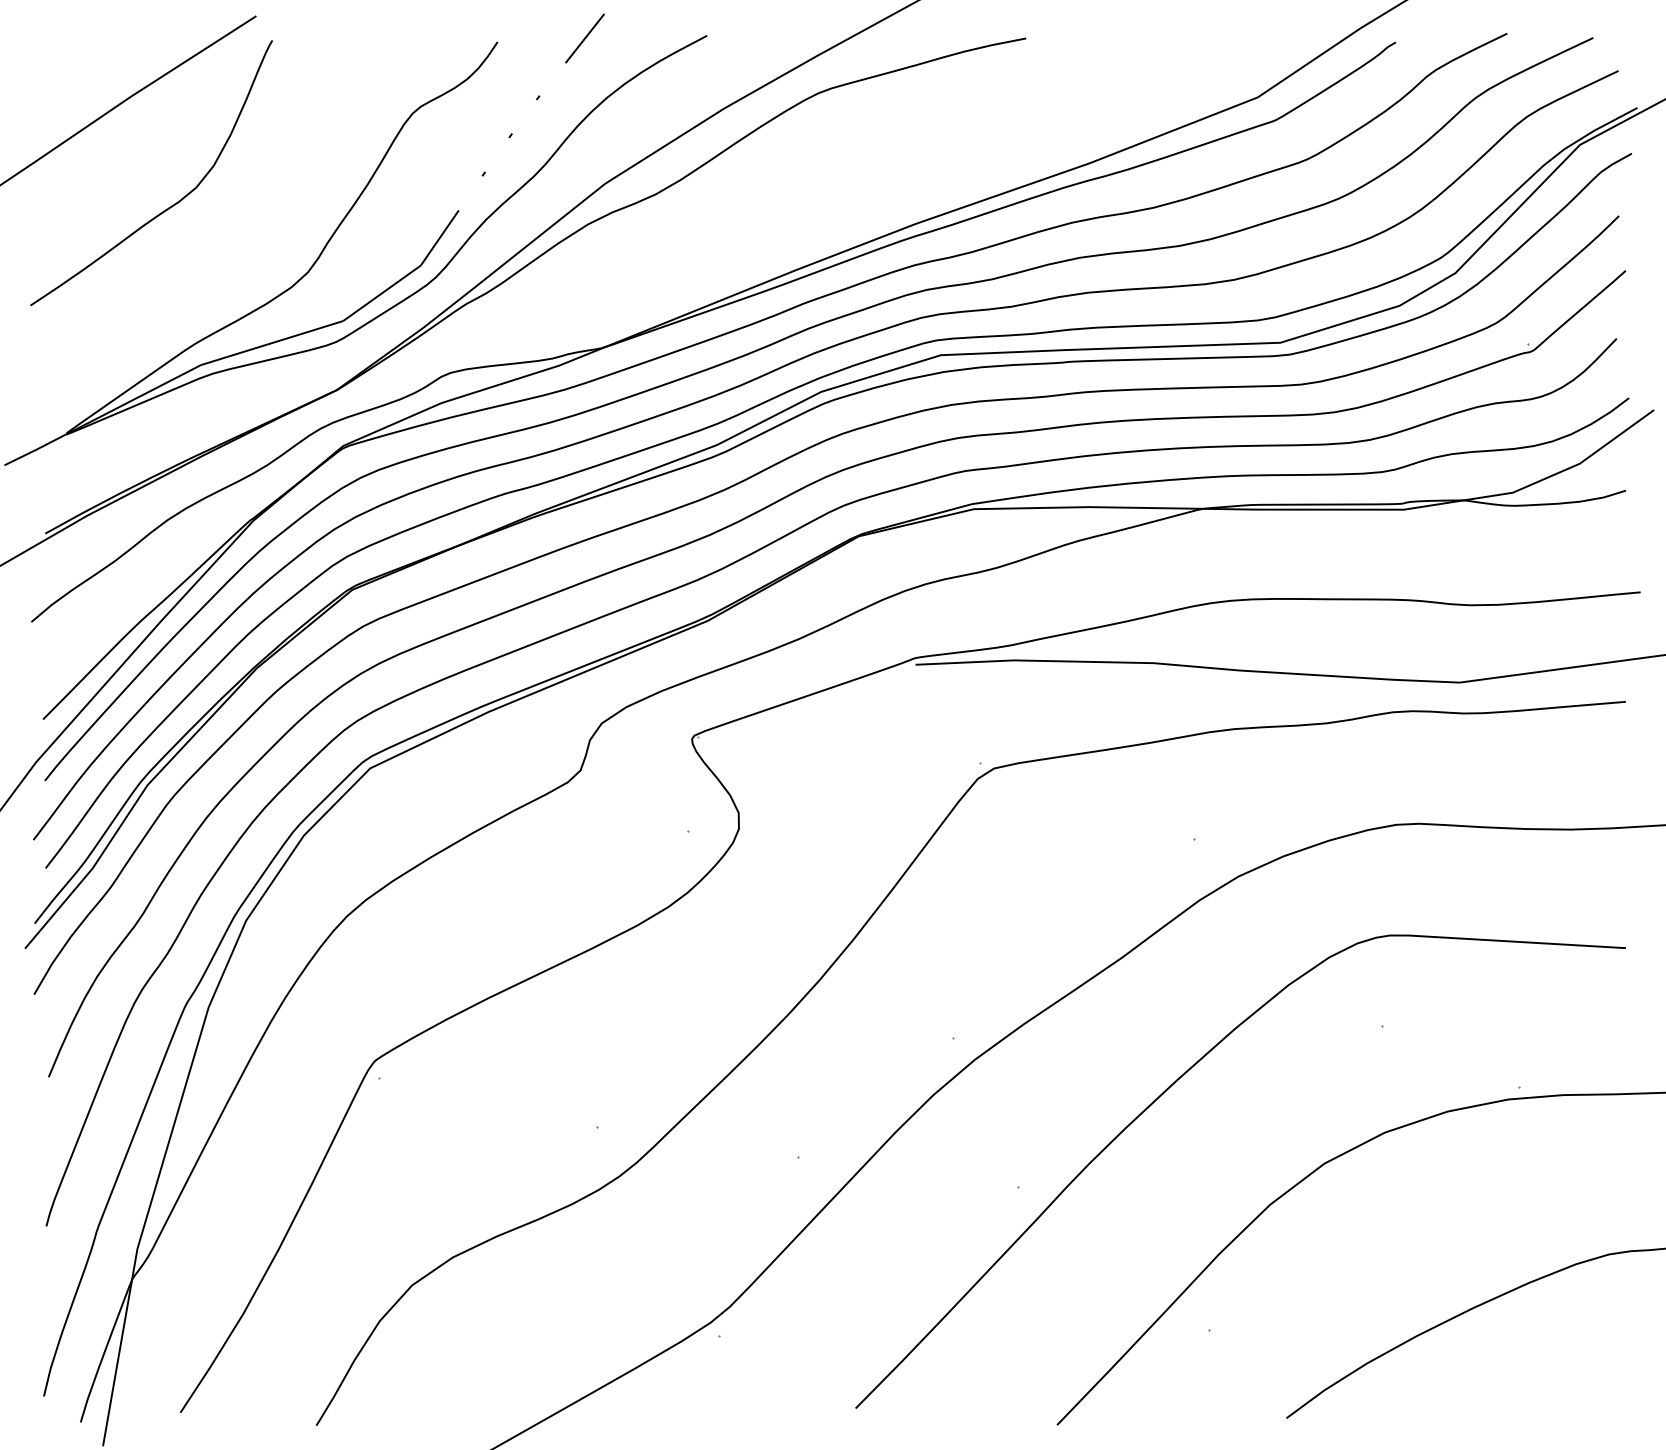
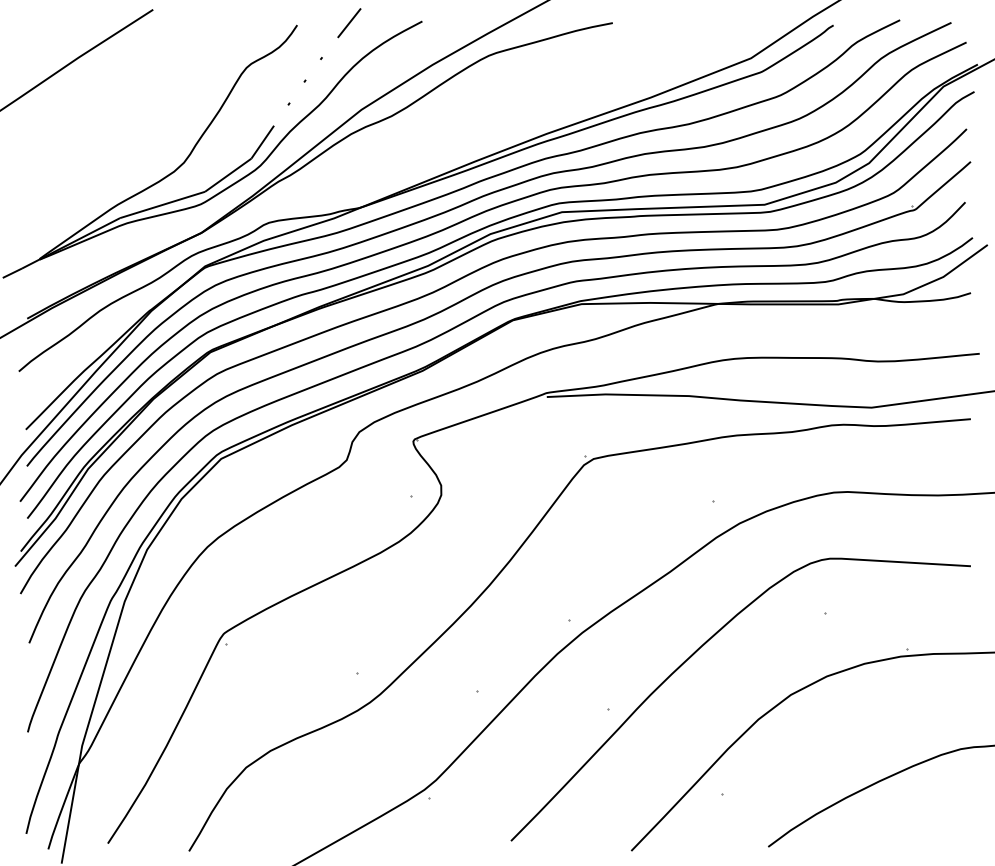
curve: (173, 203) -> (103, 121), removed

